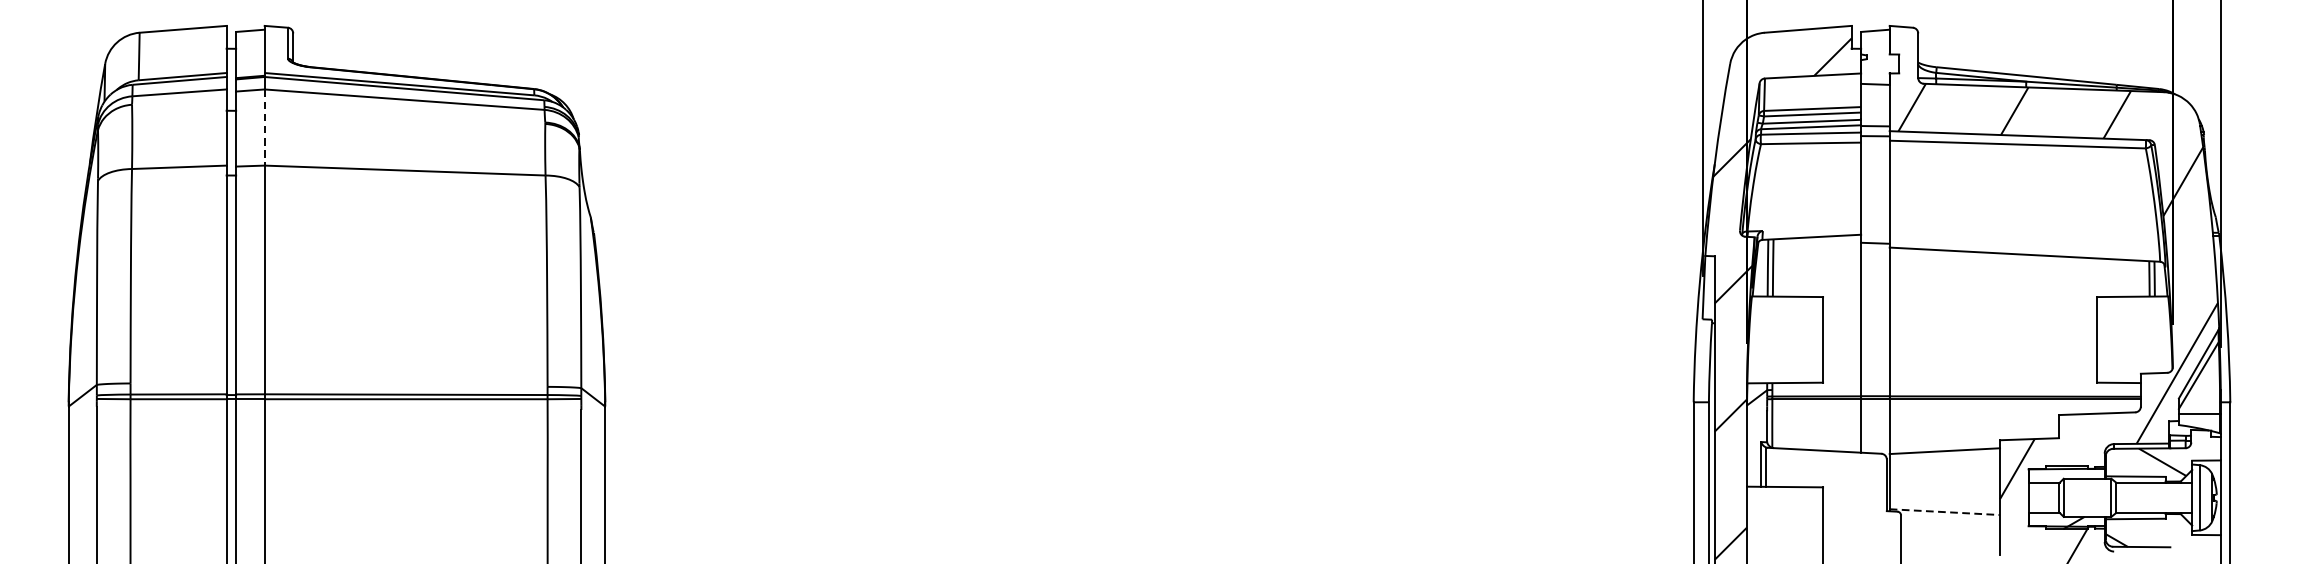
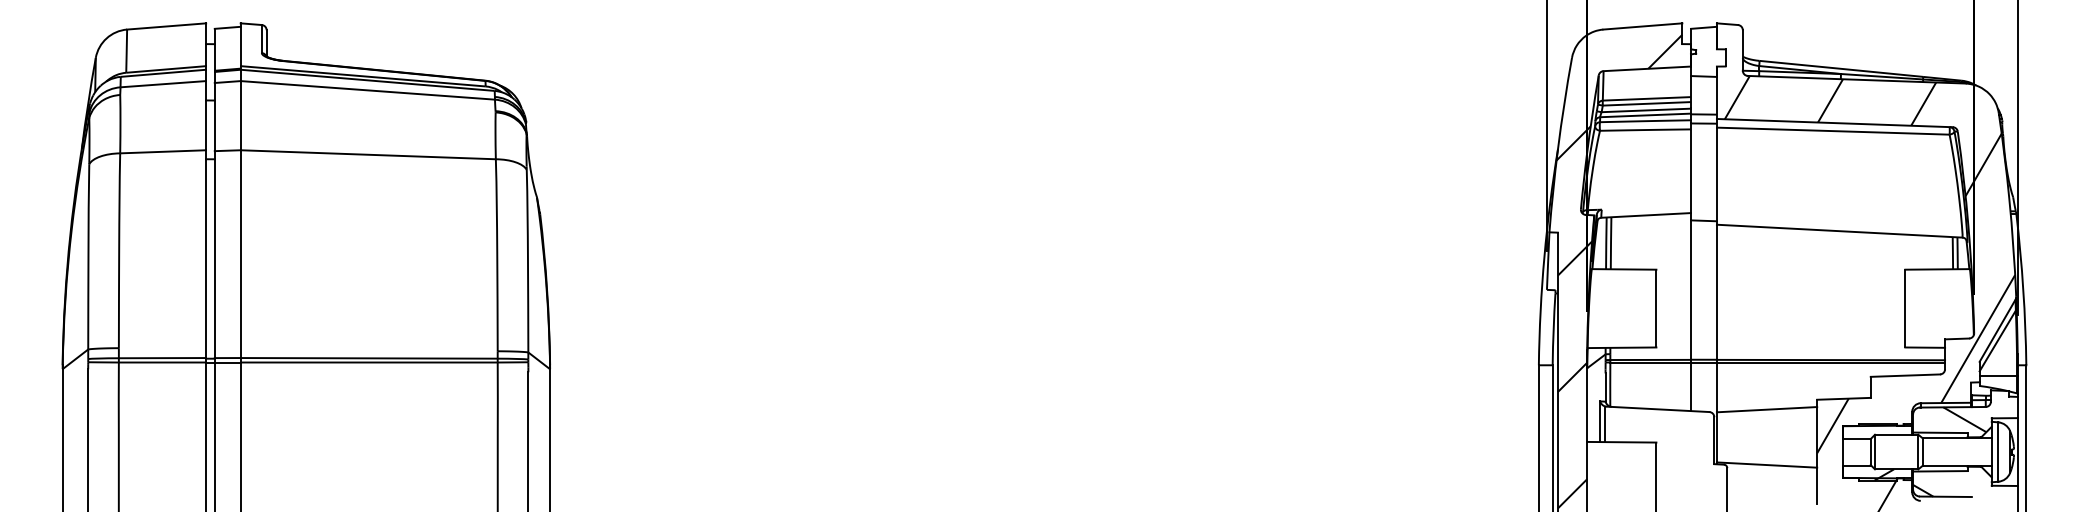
line: (264, 127) -> (240, 115), dashed -> solid
line: (1945, 512) -> (1767, 465), dashed -> solid

